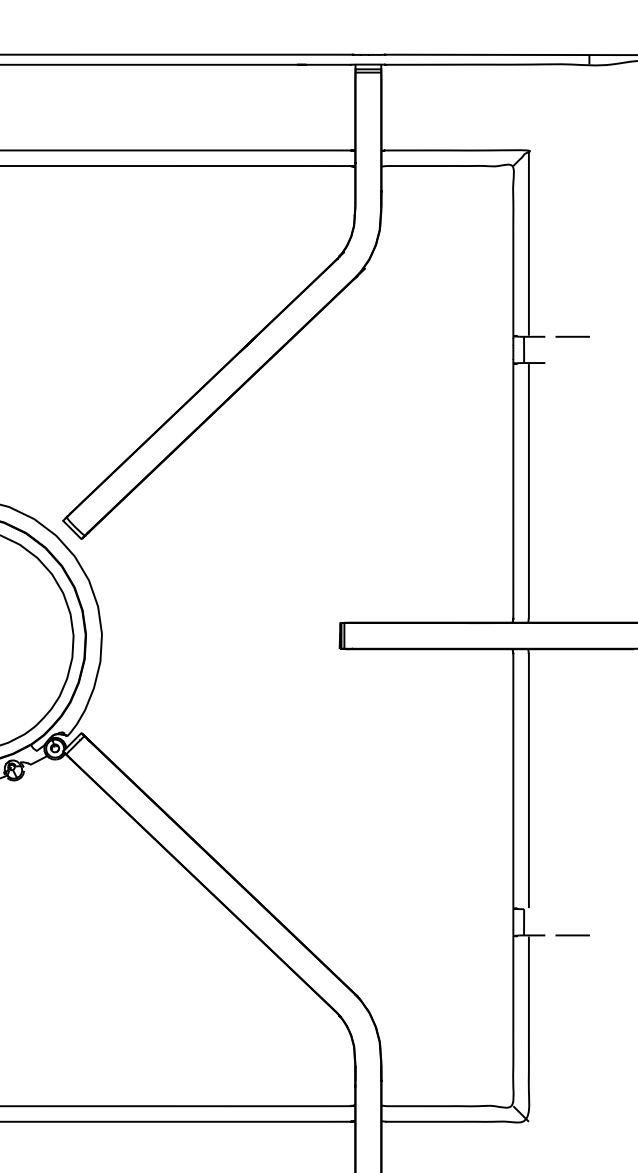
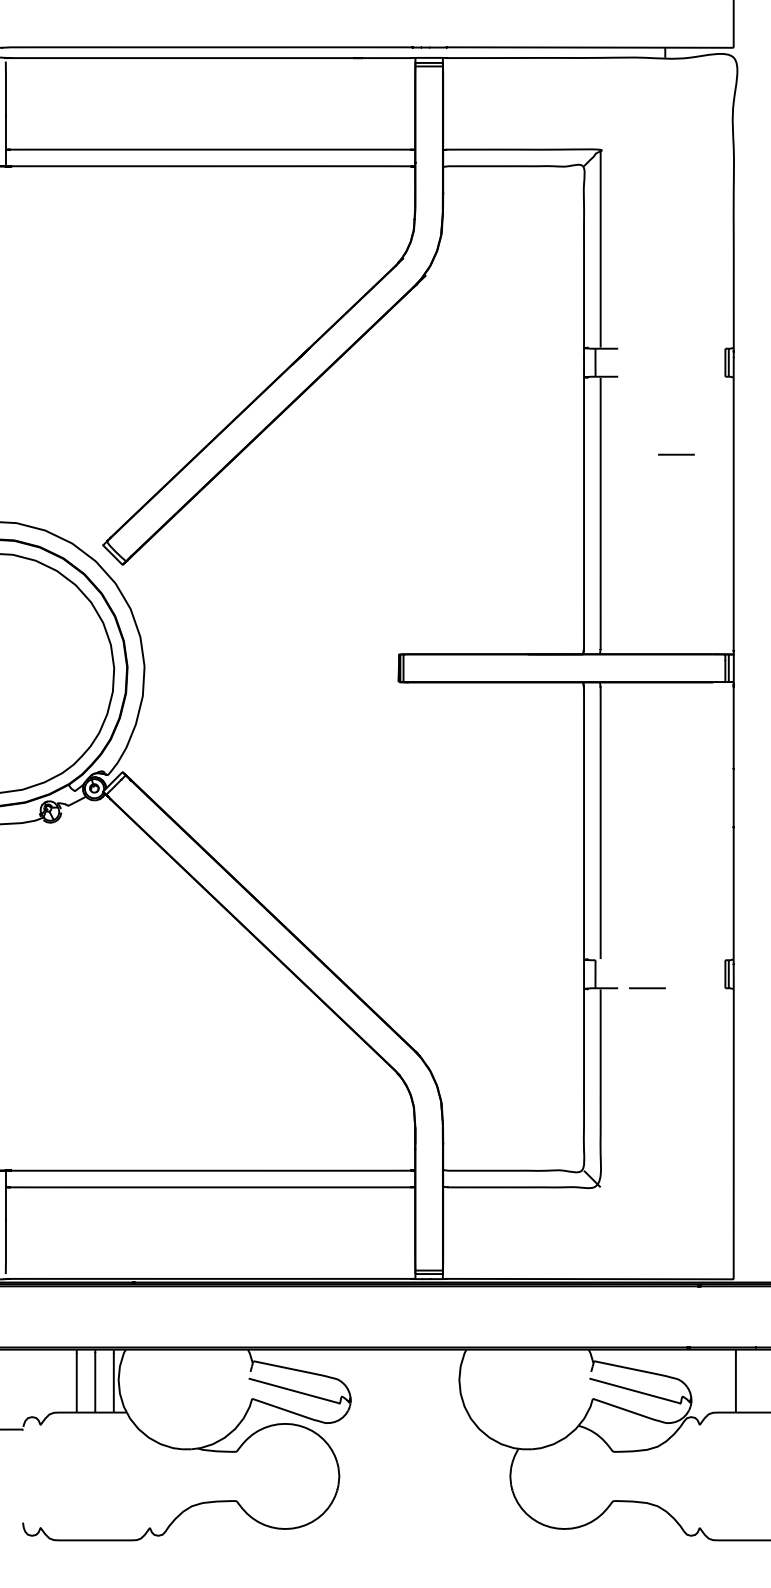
line: (572, 336) -> (676, 454), moved

